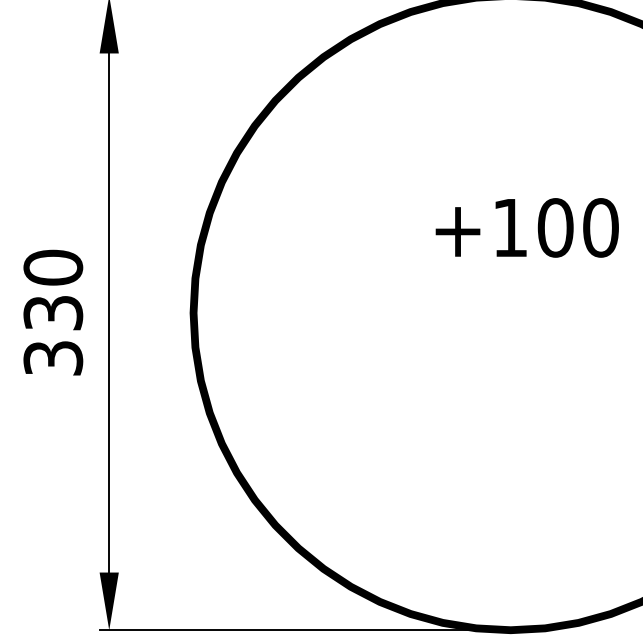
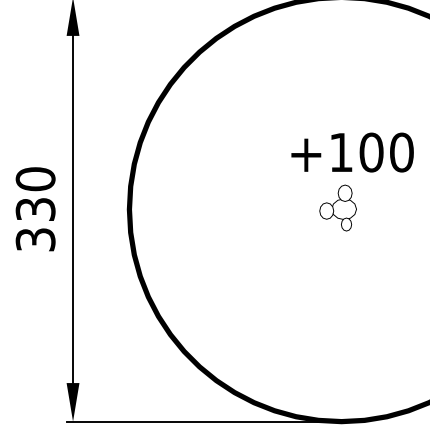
part: (527, 271) -> (352, 181), added

